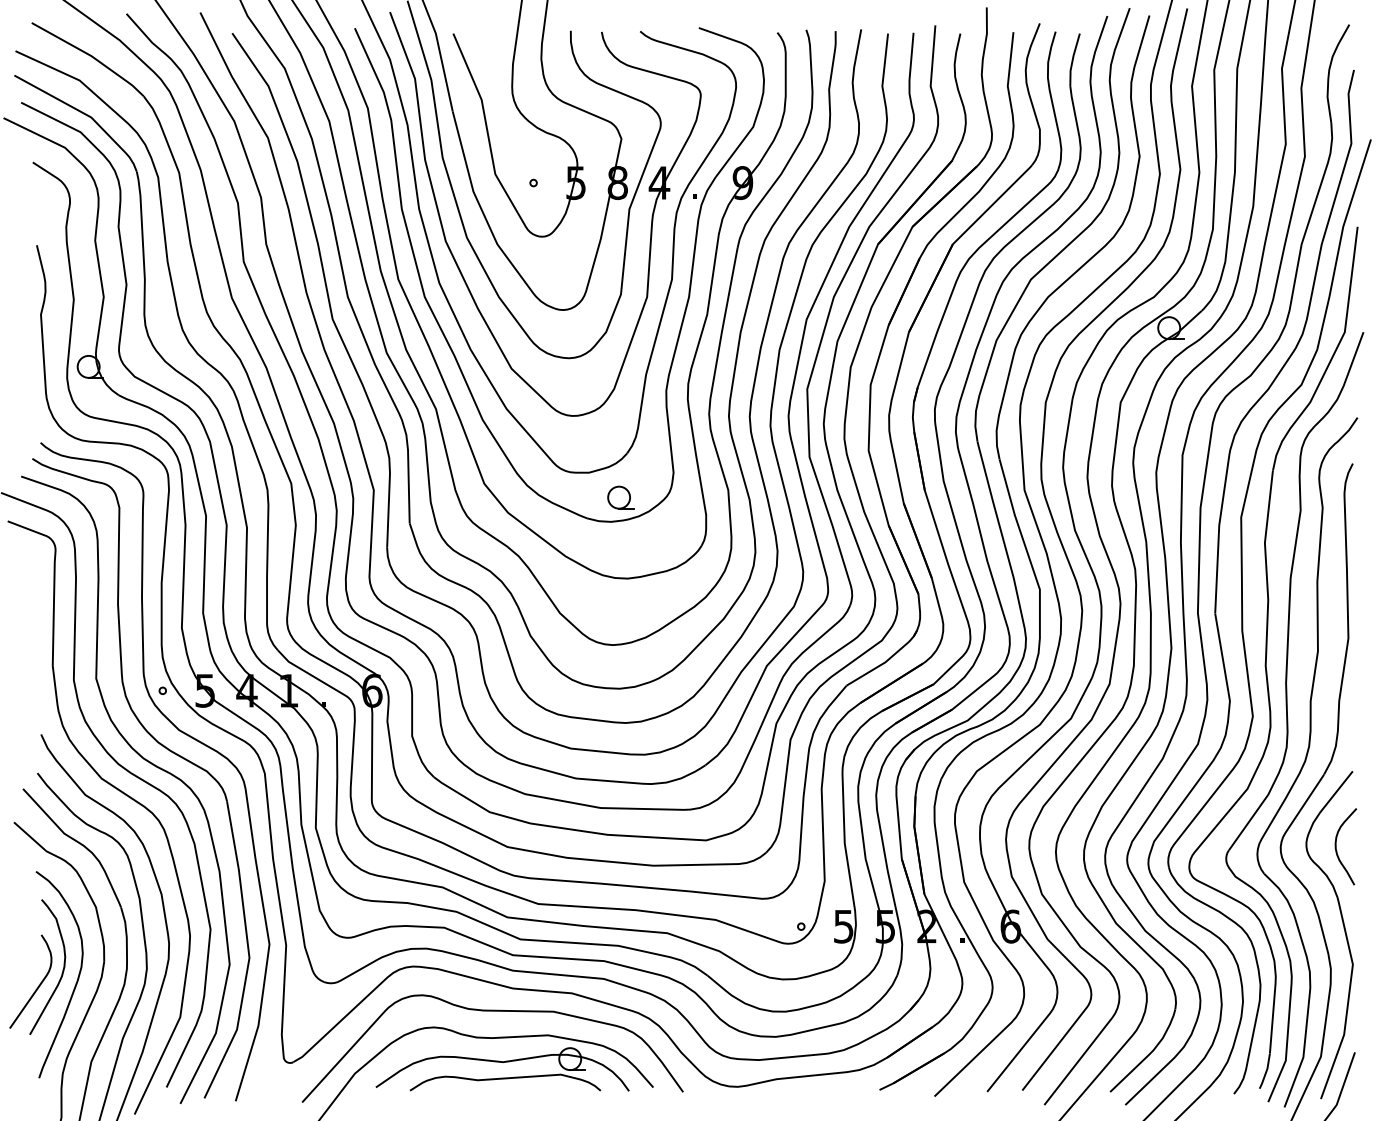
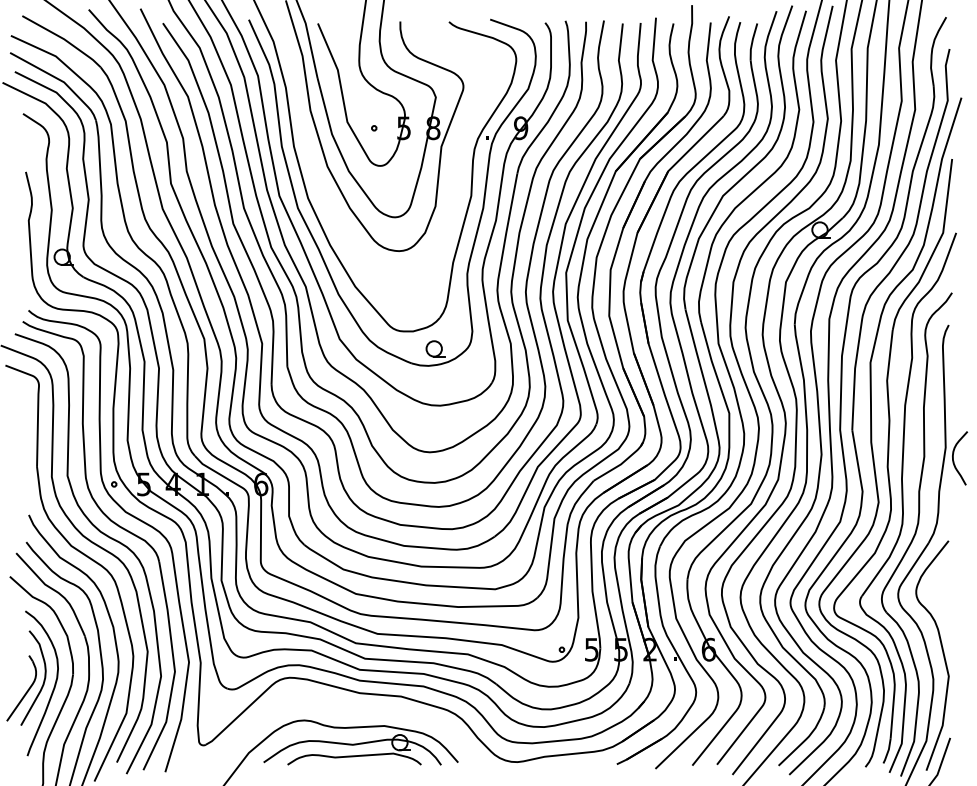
part: (454, 256) -> (318, 179), removed
curve: (1337, 850) -> (954, 461), moved
curve: (492, 1011) -> (345, 709), removed

